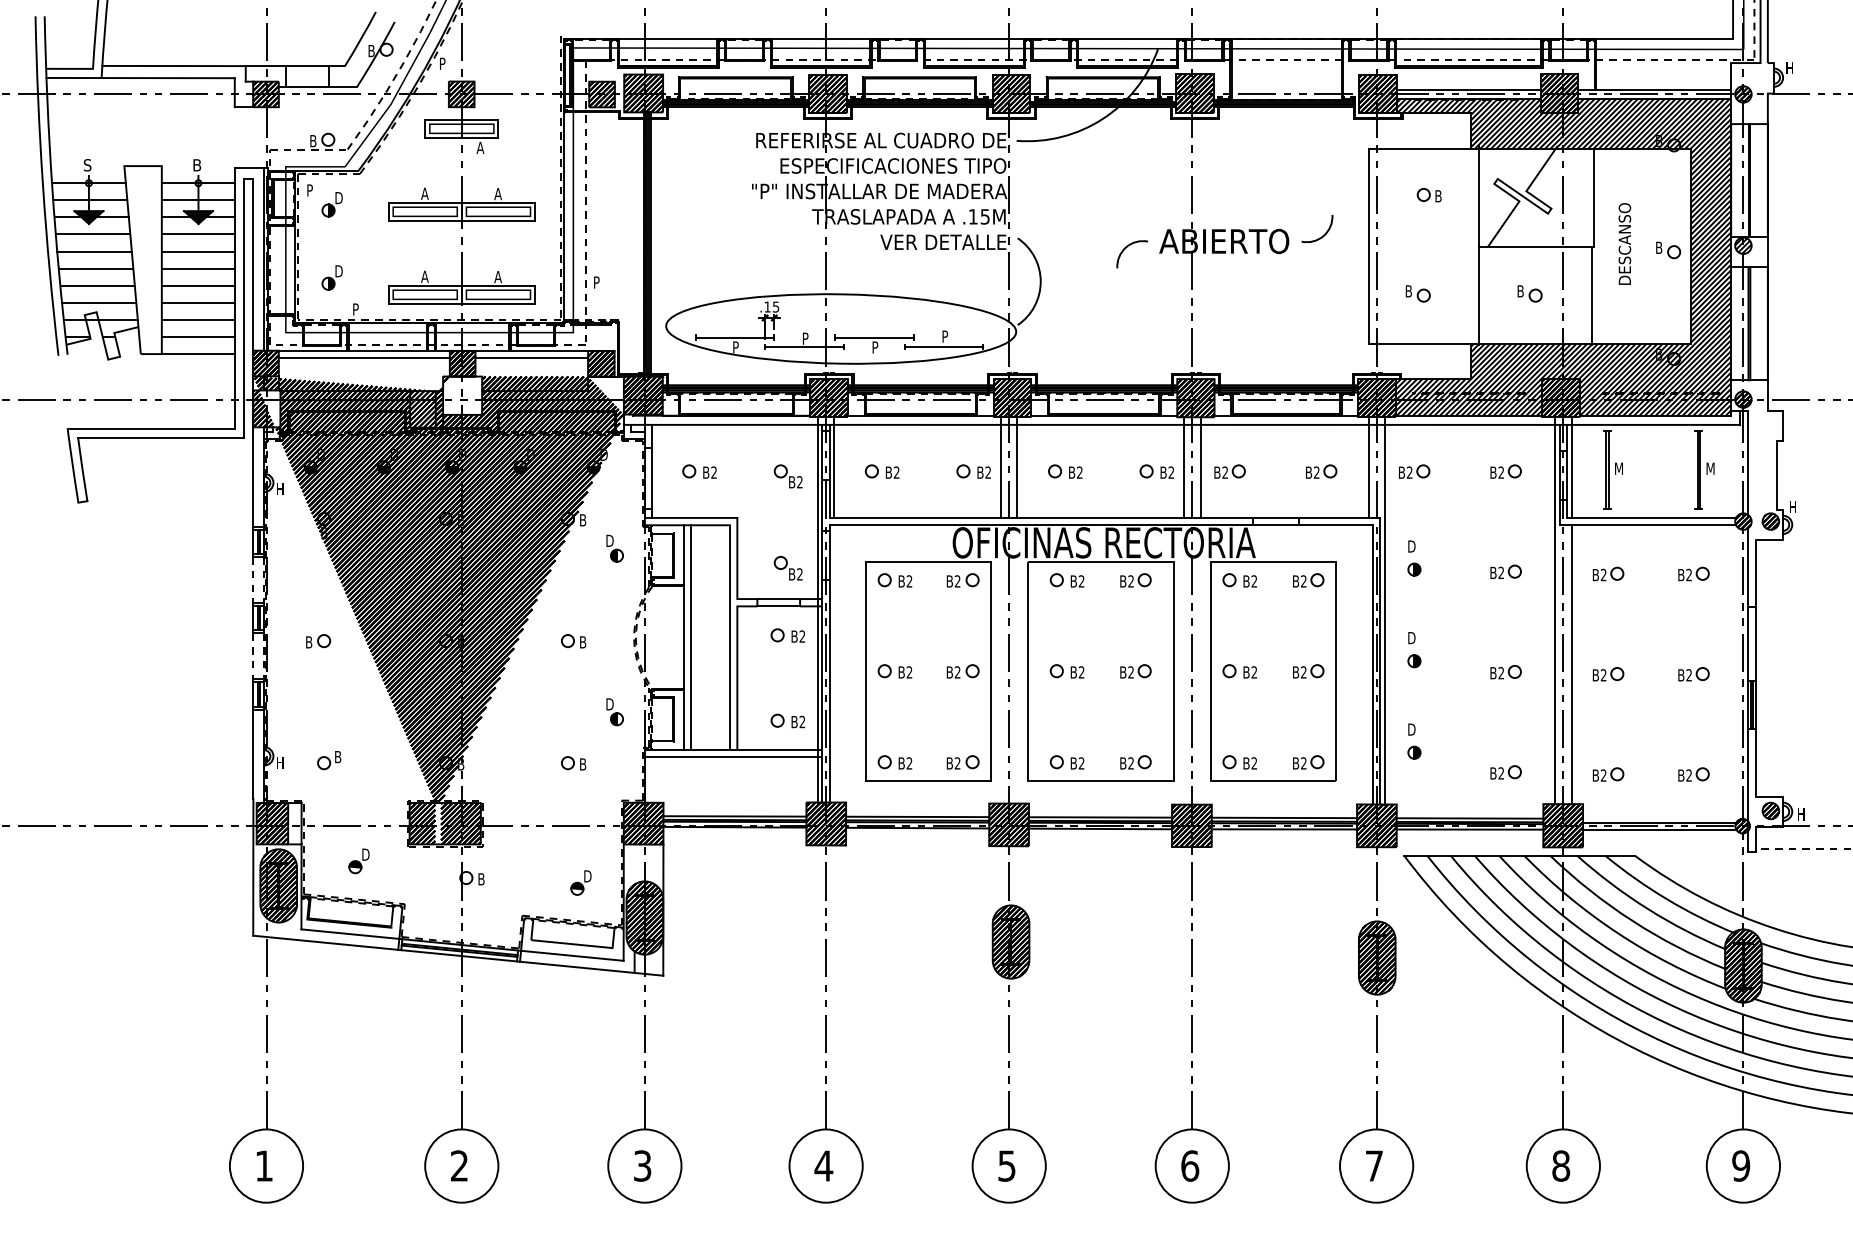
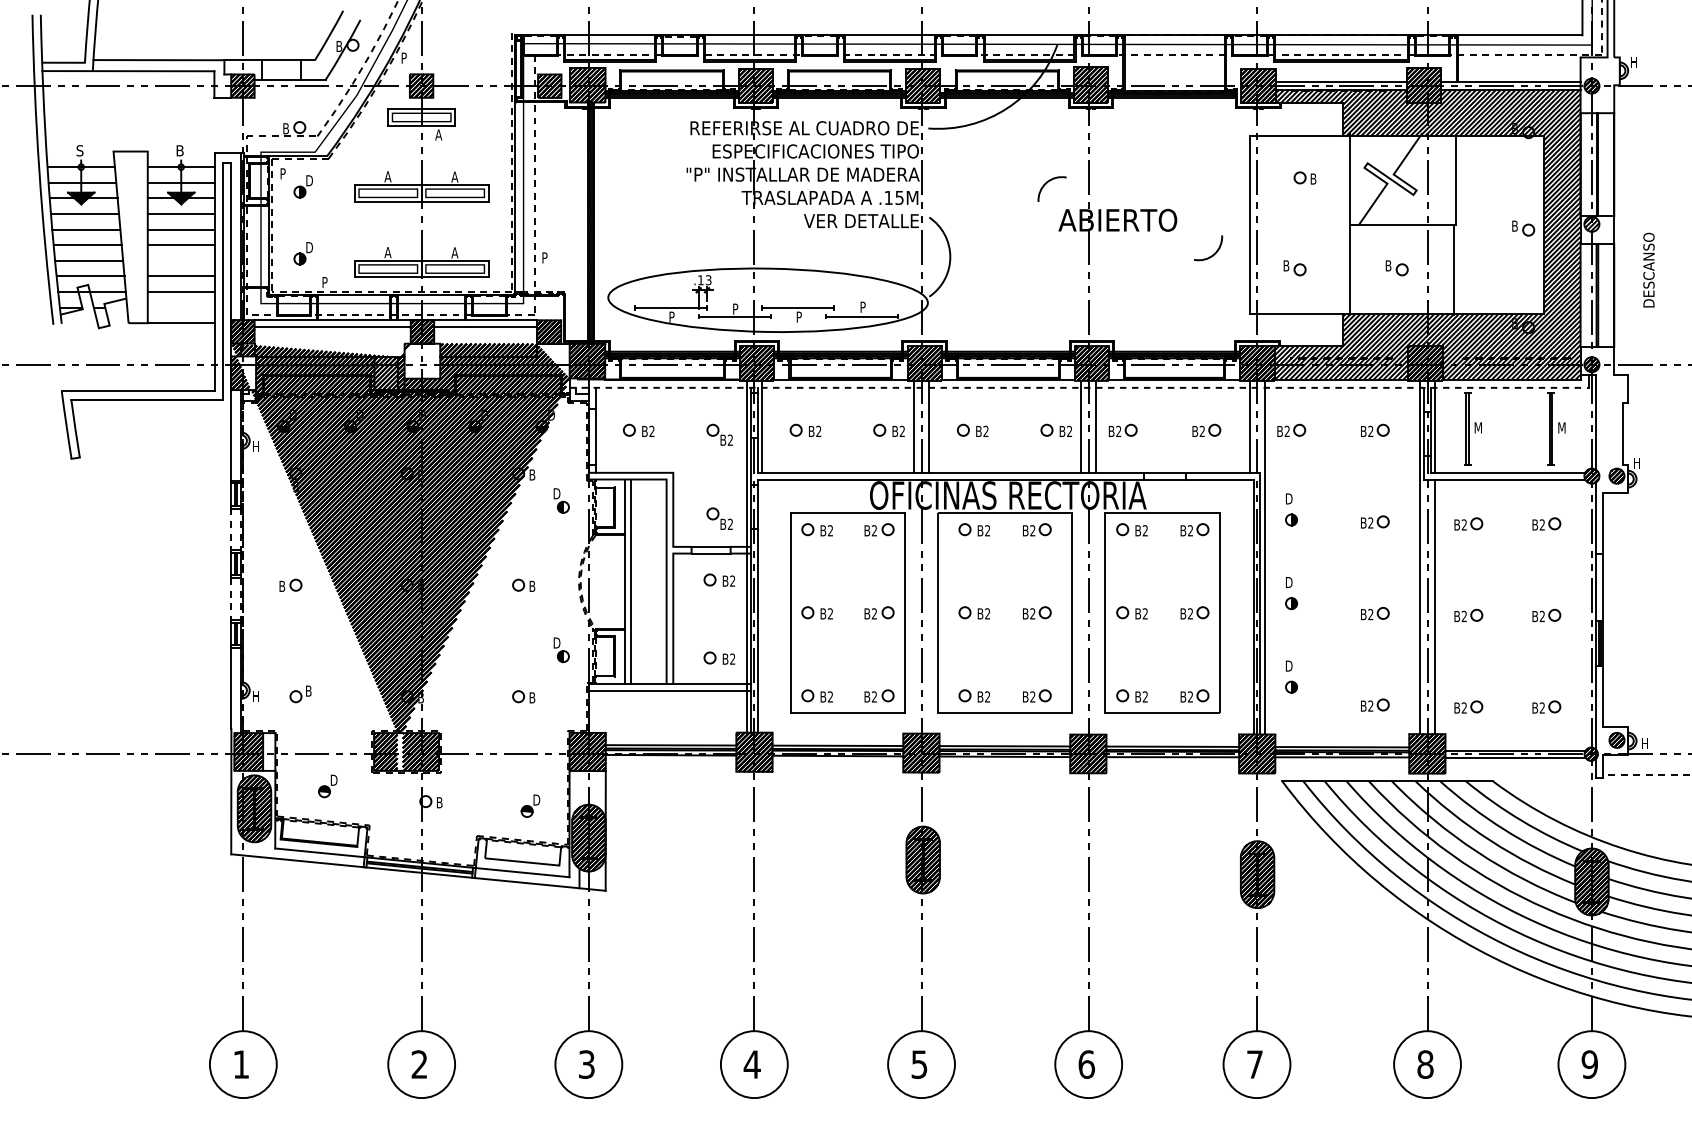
arc: (1323, 234) -> (1213, 253), moved
text: (1624, 243) -> (1648, 269), moved
arc: (1126, 248) -> (1046, 183), moved
line: (198, 285) -> (181, 260), removed
text: (776, 306) -> (709, 279), .15 -> .13
line: (198, 337) -> (181, 308), removed
line: (1182, 424) -> (1079, 387), solid -> dashed

